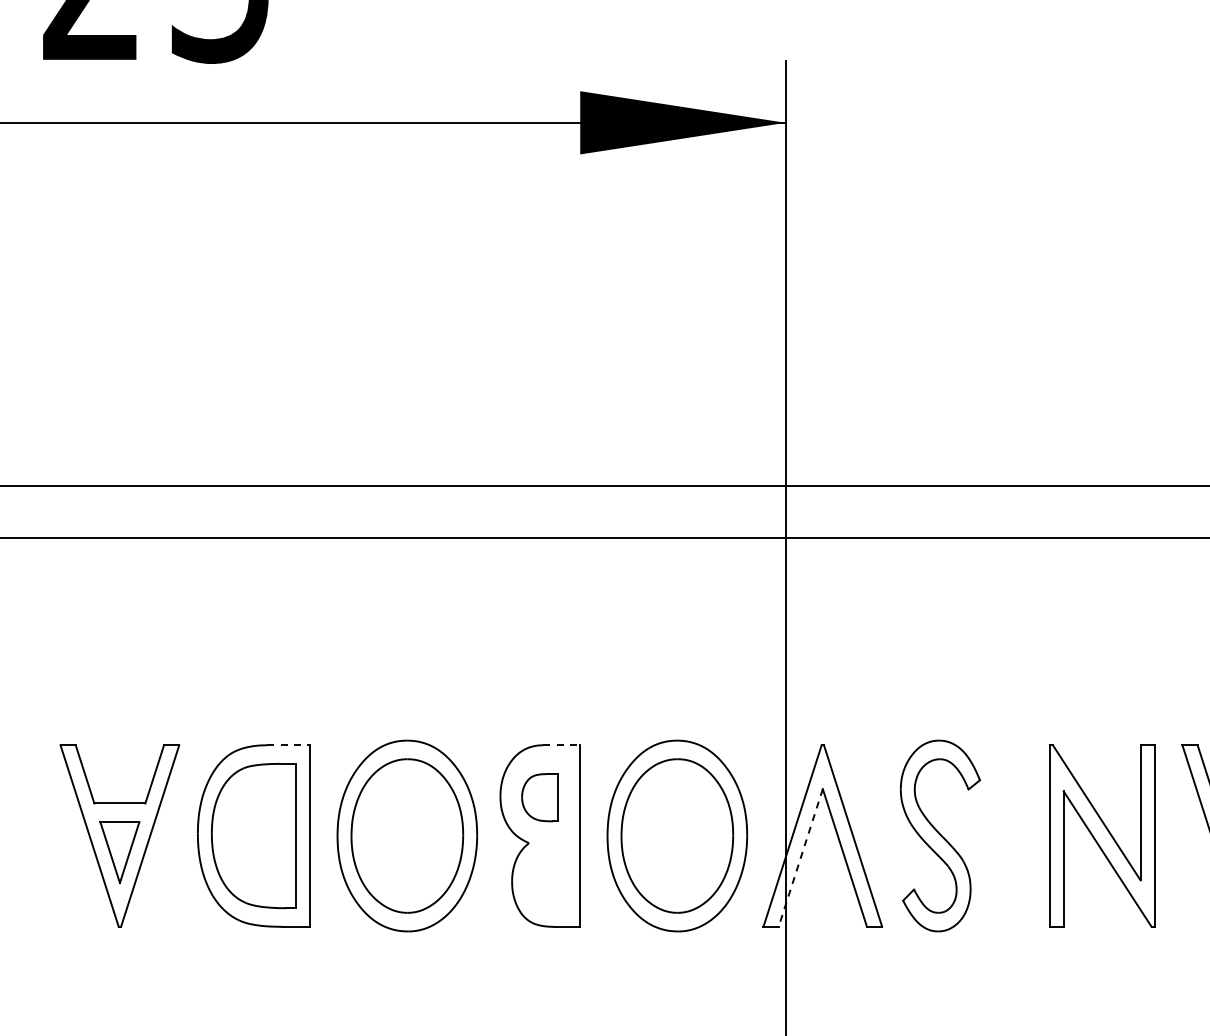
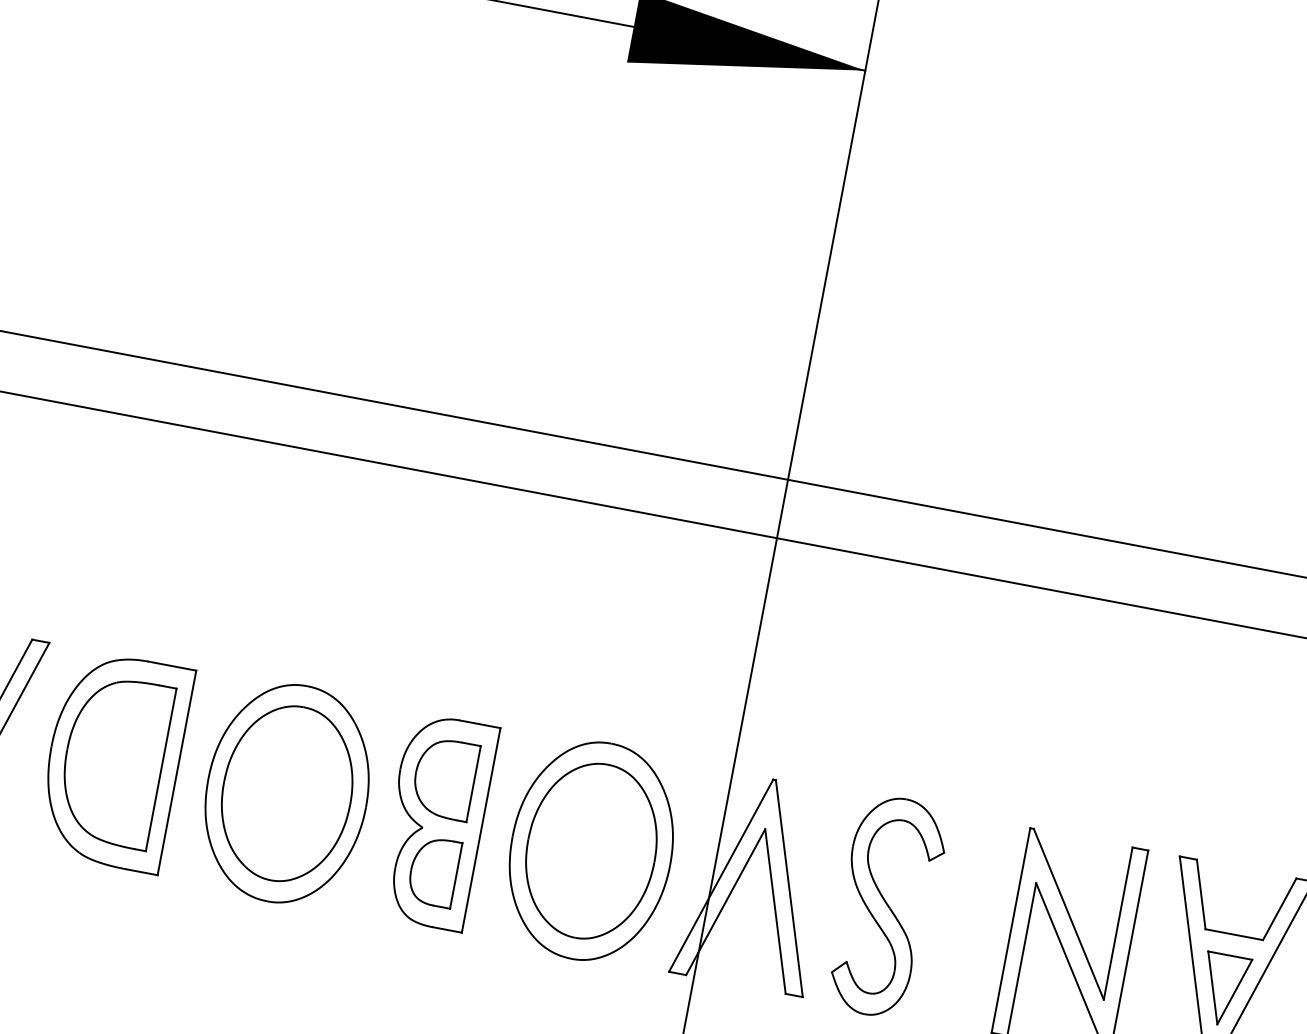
line: (289, 745) -> (173, 666), dashed -> solid
line: (561, 745) -> (480, 724), dashed -> solid
part: (539, 797) -> (444, 778), size x1.43
line: (800, 858) -> (725, 902), dashed -> solid
part: (545, 879) -> (433, 872), added

